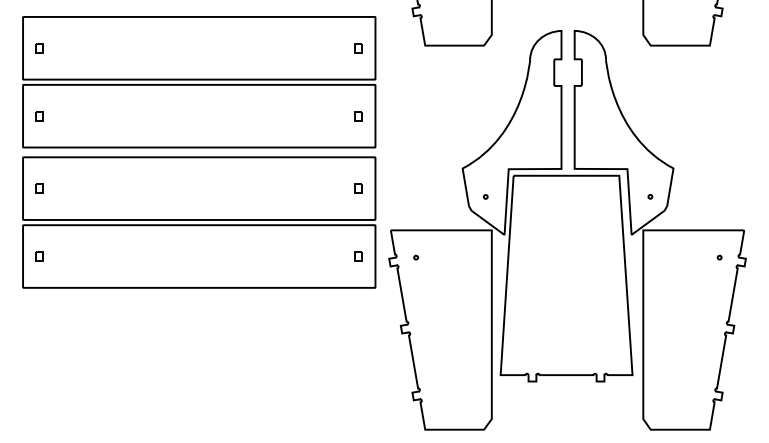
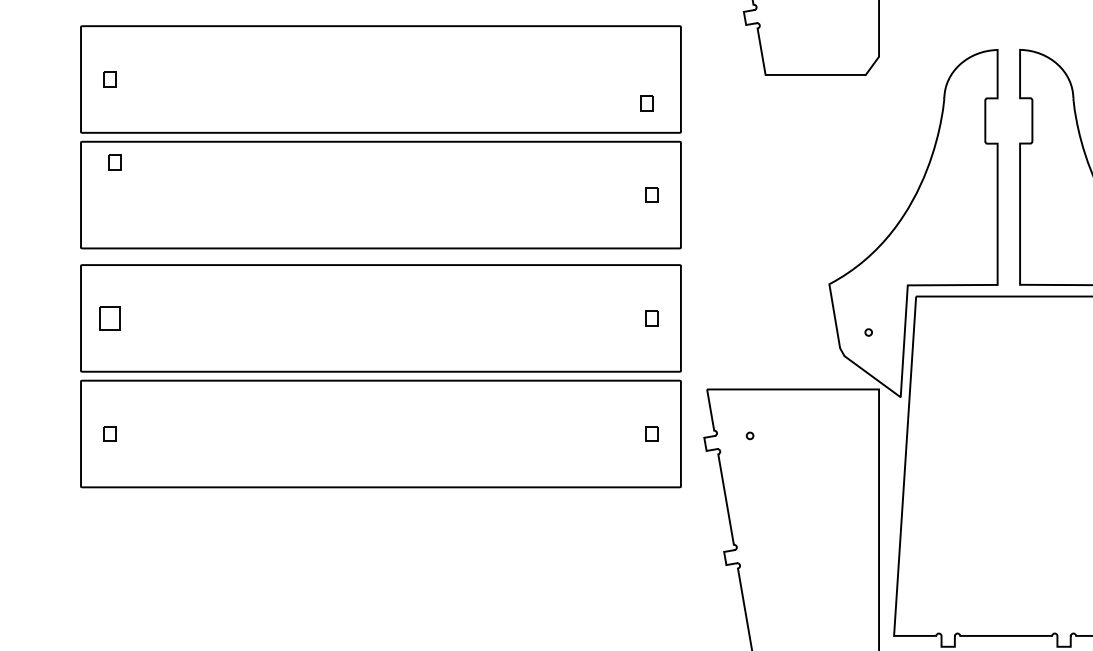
part: (358, 48) -> (646, 103), moved
part: (39, 116) -> (114, 163), moved
part: (39, 188) -> (108, 318), size x1.6

